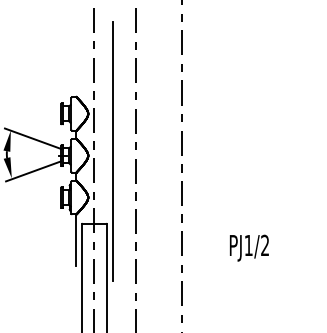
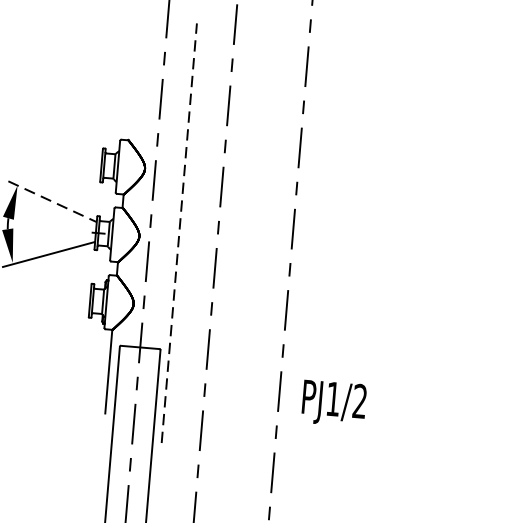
line: (32, 138) -> (51, 201), solid -> dashed
line: (112, 151) -> (179, 233), solid -> dashed
text: (249, 247) -> (334, 402), moved

